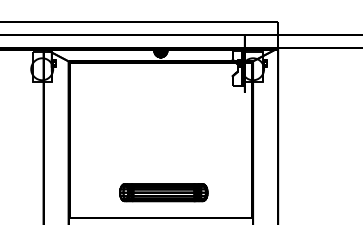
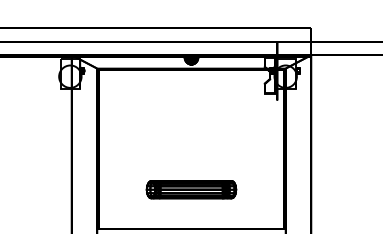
part: (163, 192) -> (191, 189), moved

